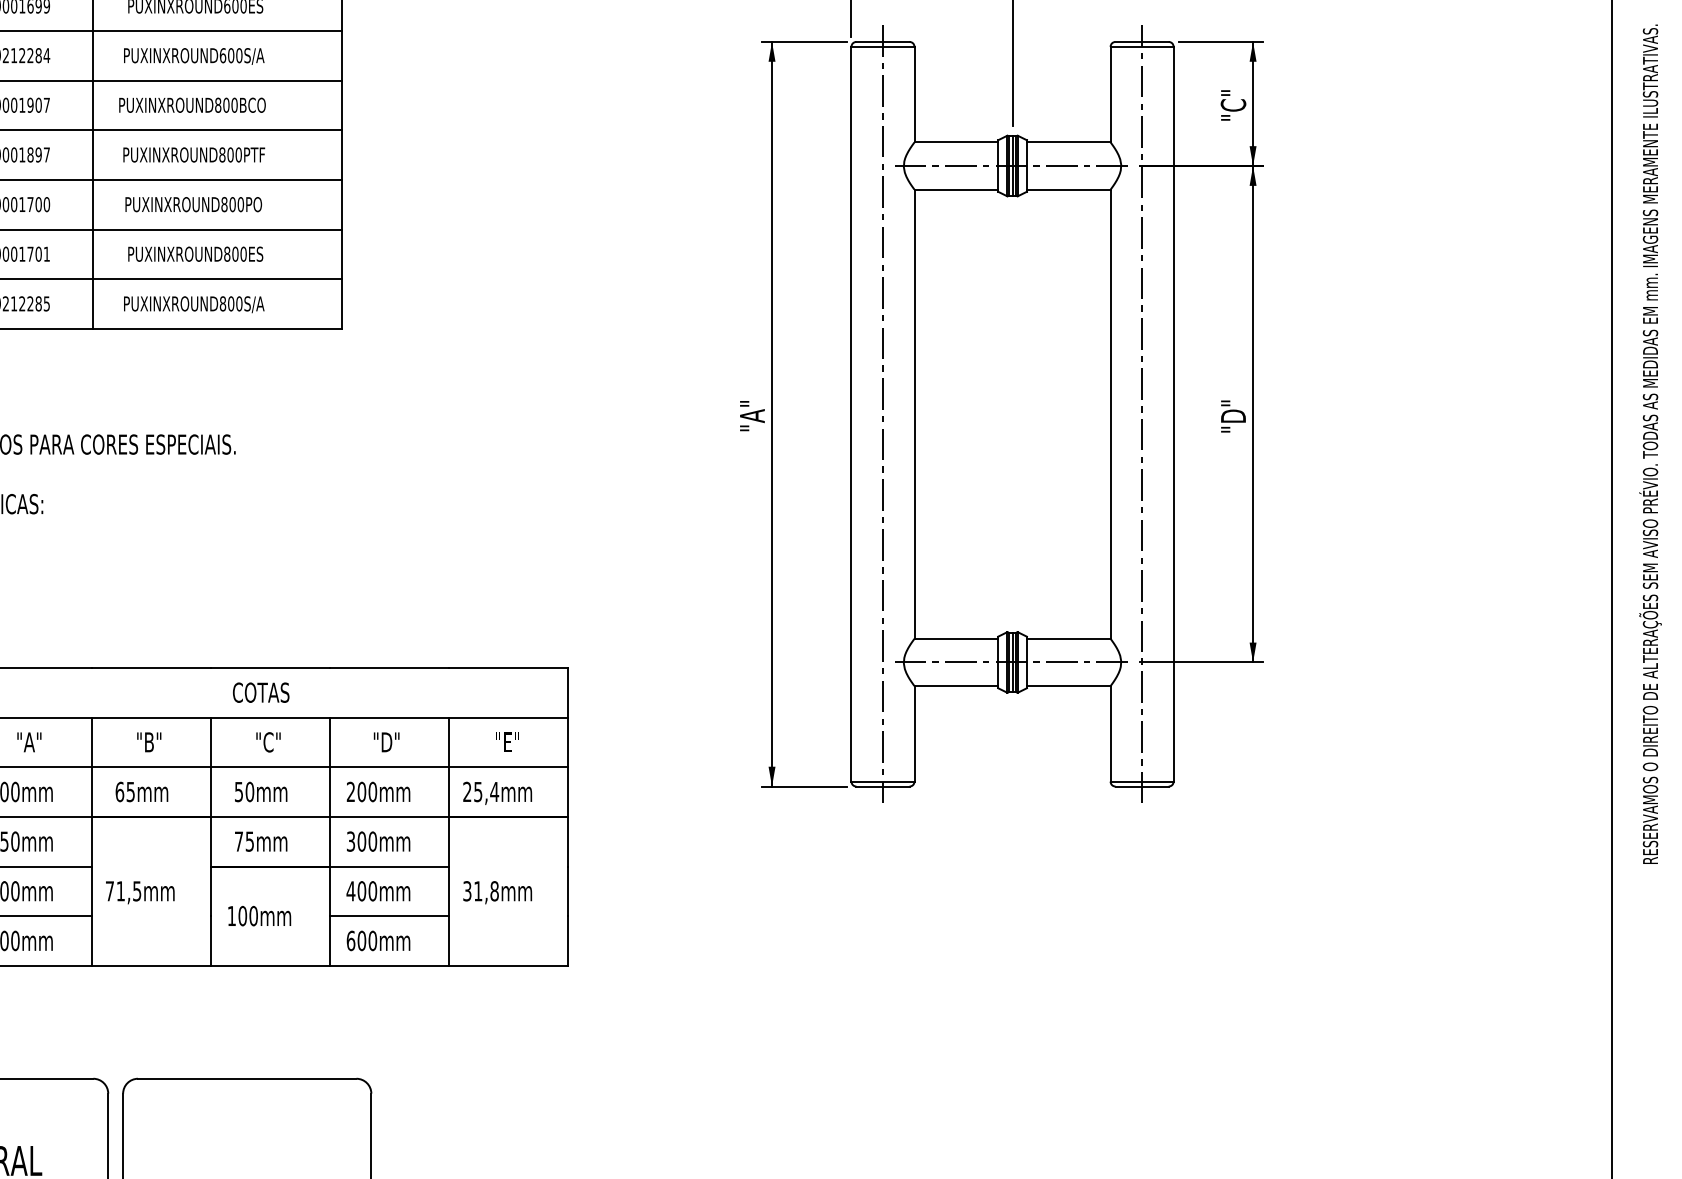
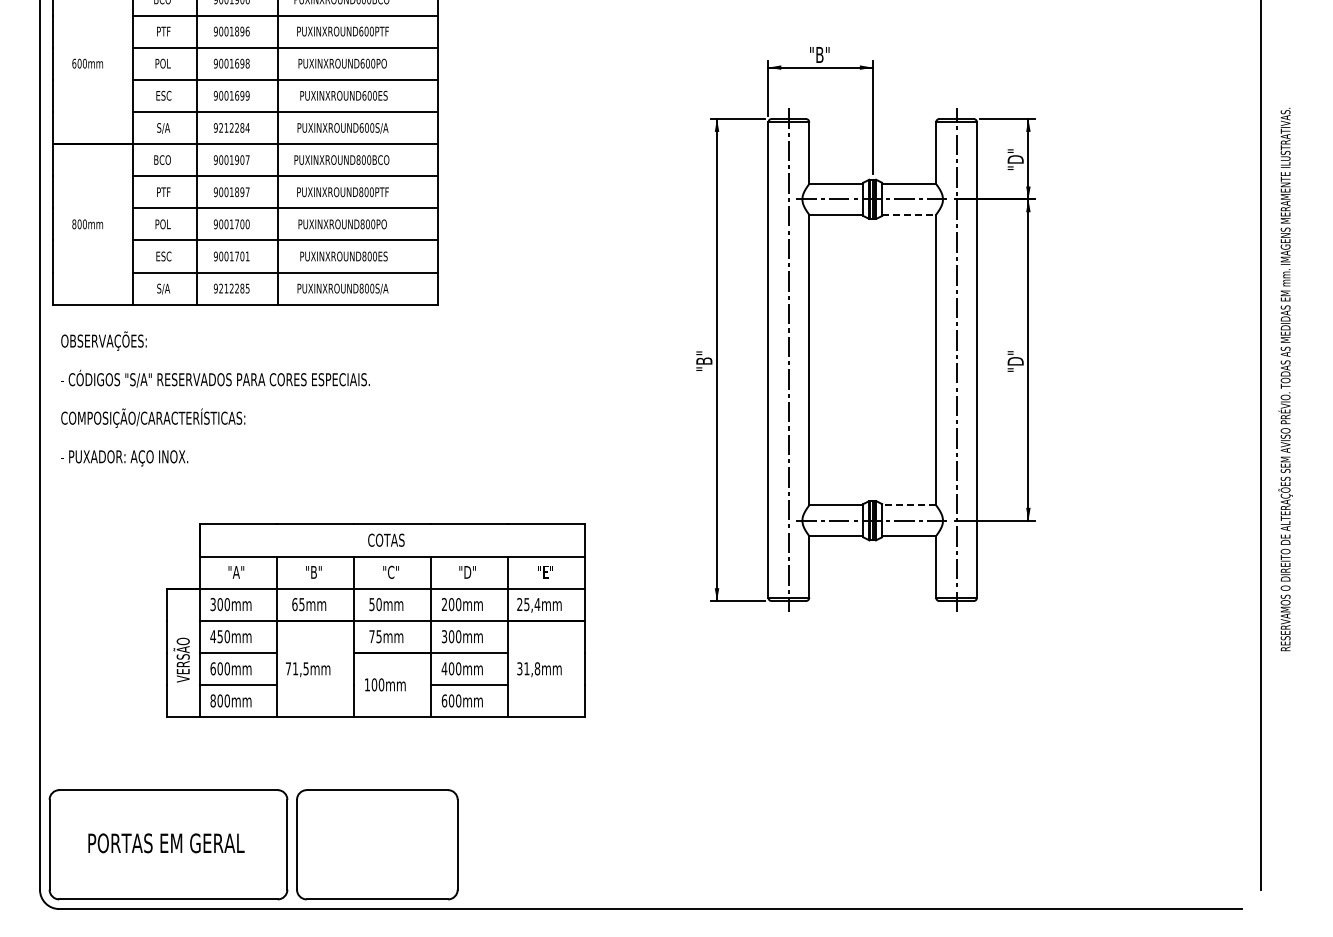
text: (1233, 99) -> (1015, 156), "C" -> "D"
line: (1069, 189) -> (909, 214), solid -> dashed
text: (752, 414) -> (704, 360), "A" -> "B"
line: (1067, 638) -> (908, 505), solid -> dashed

